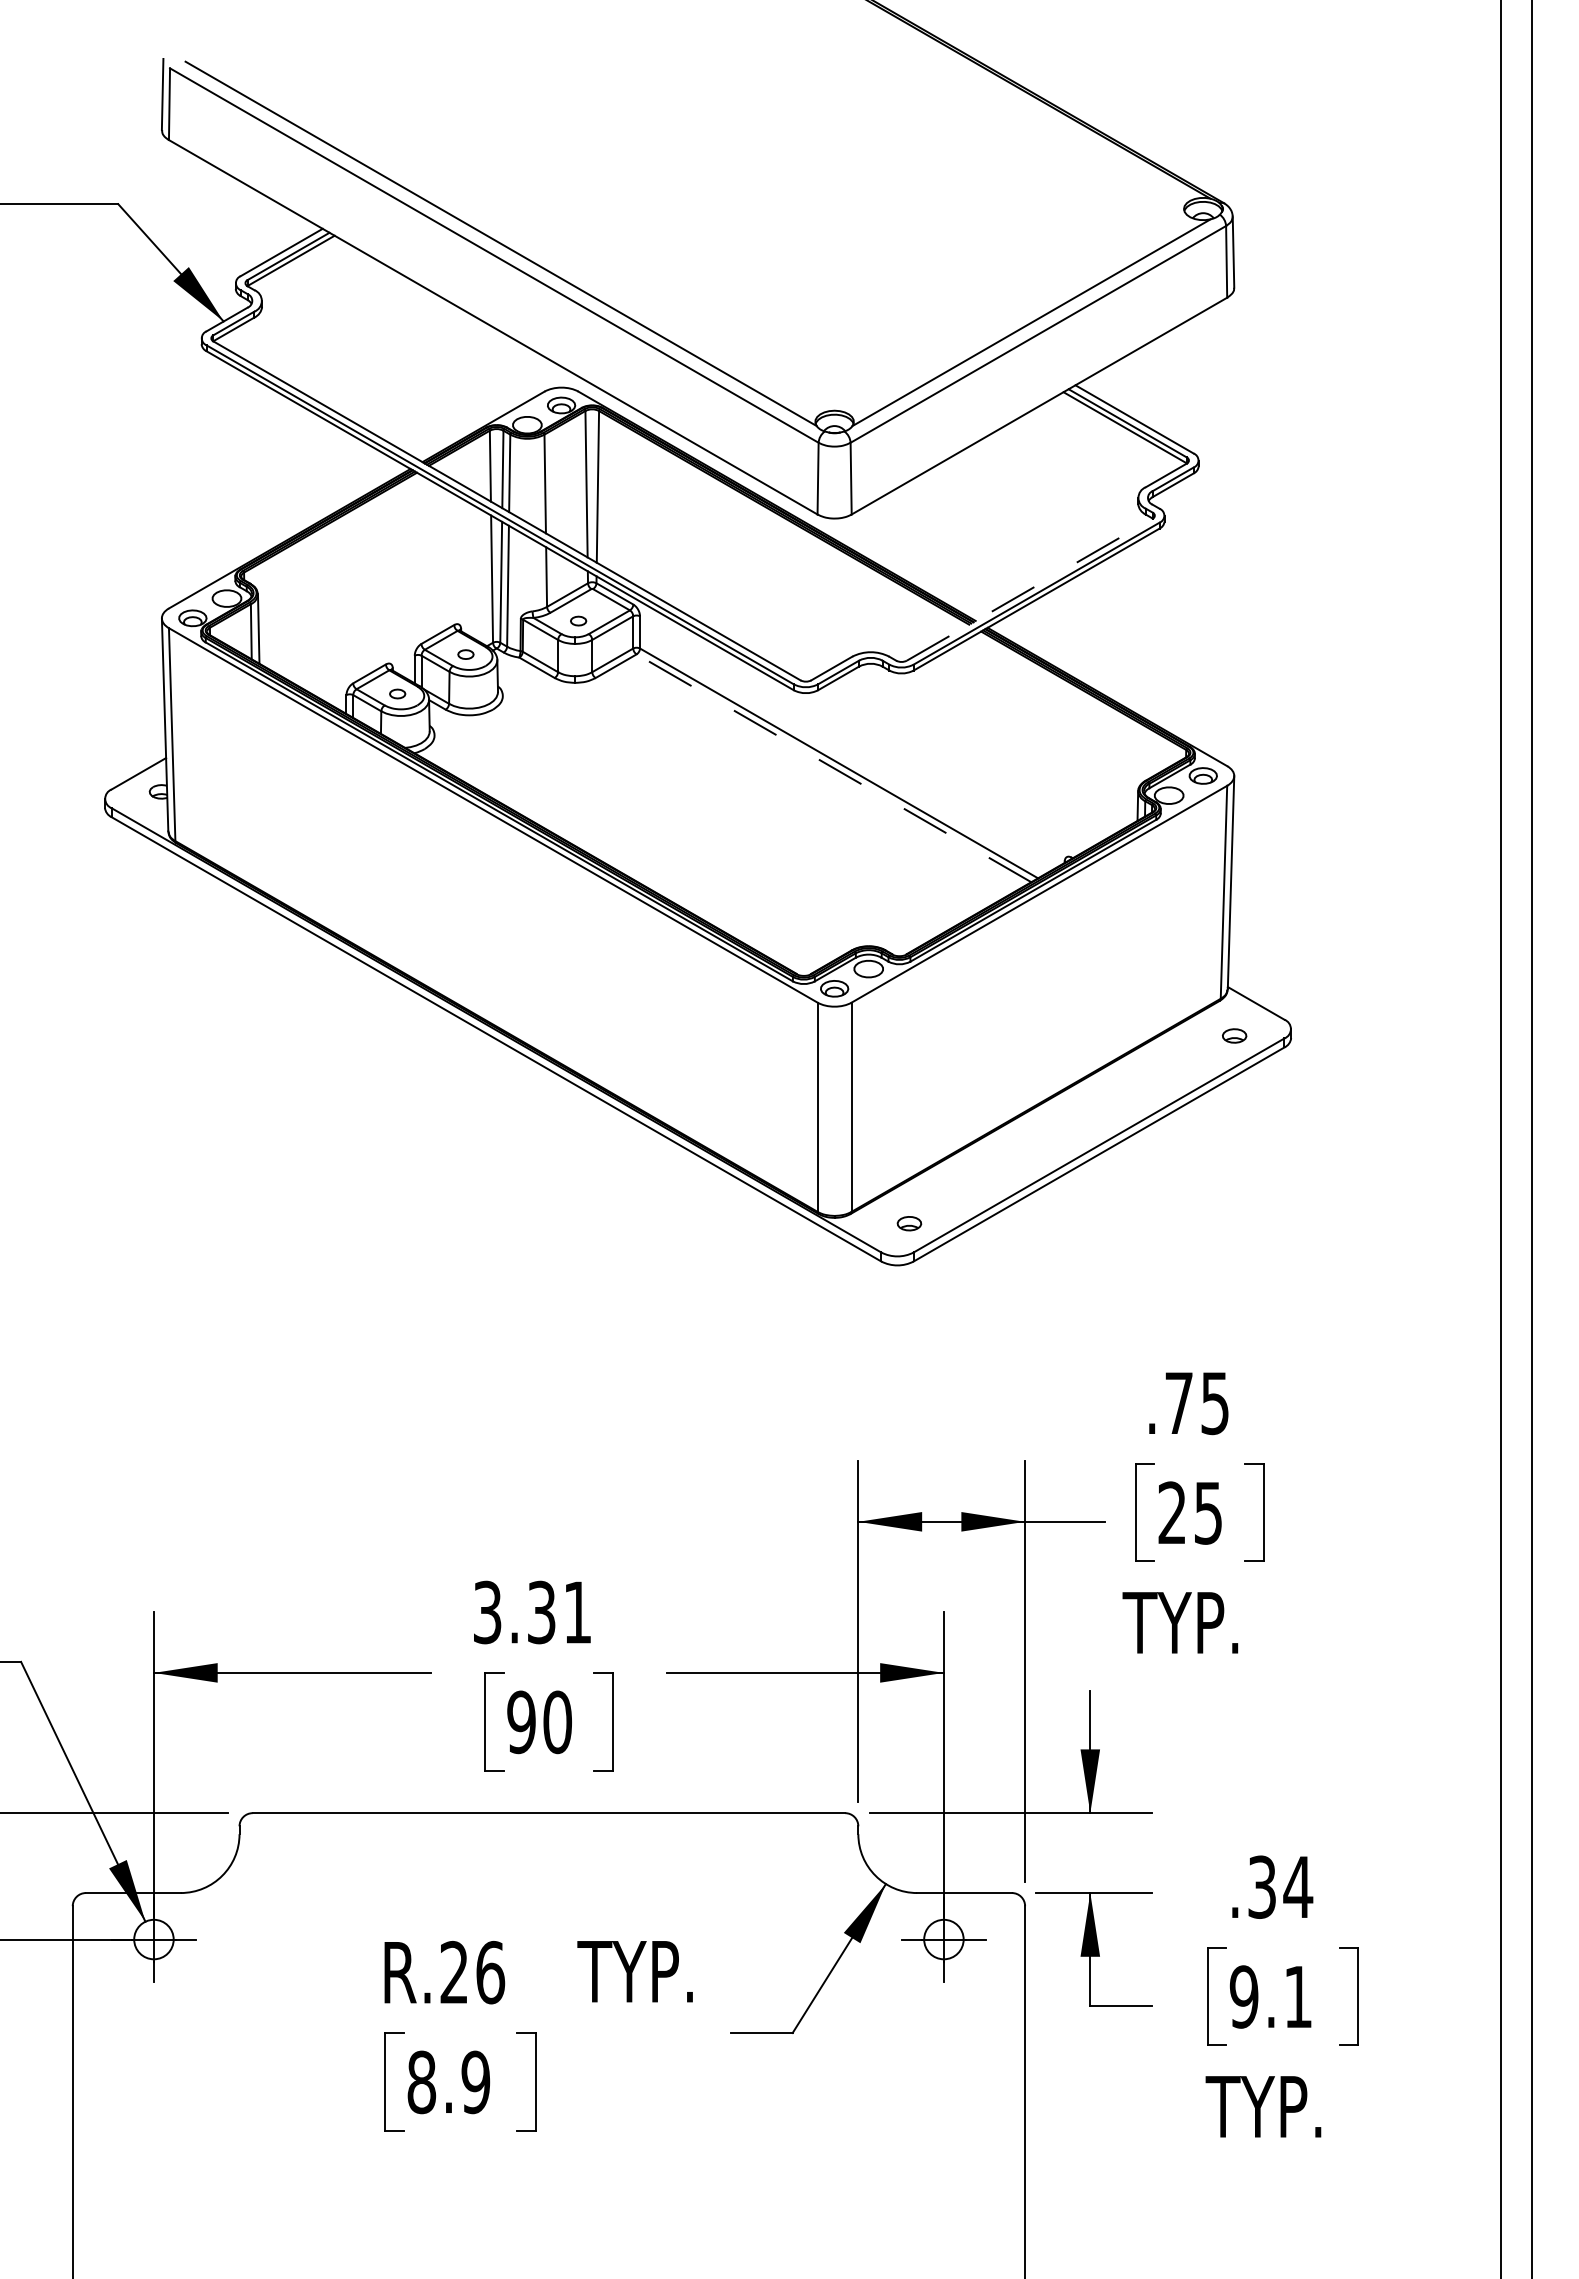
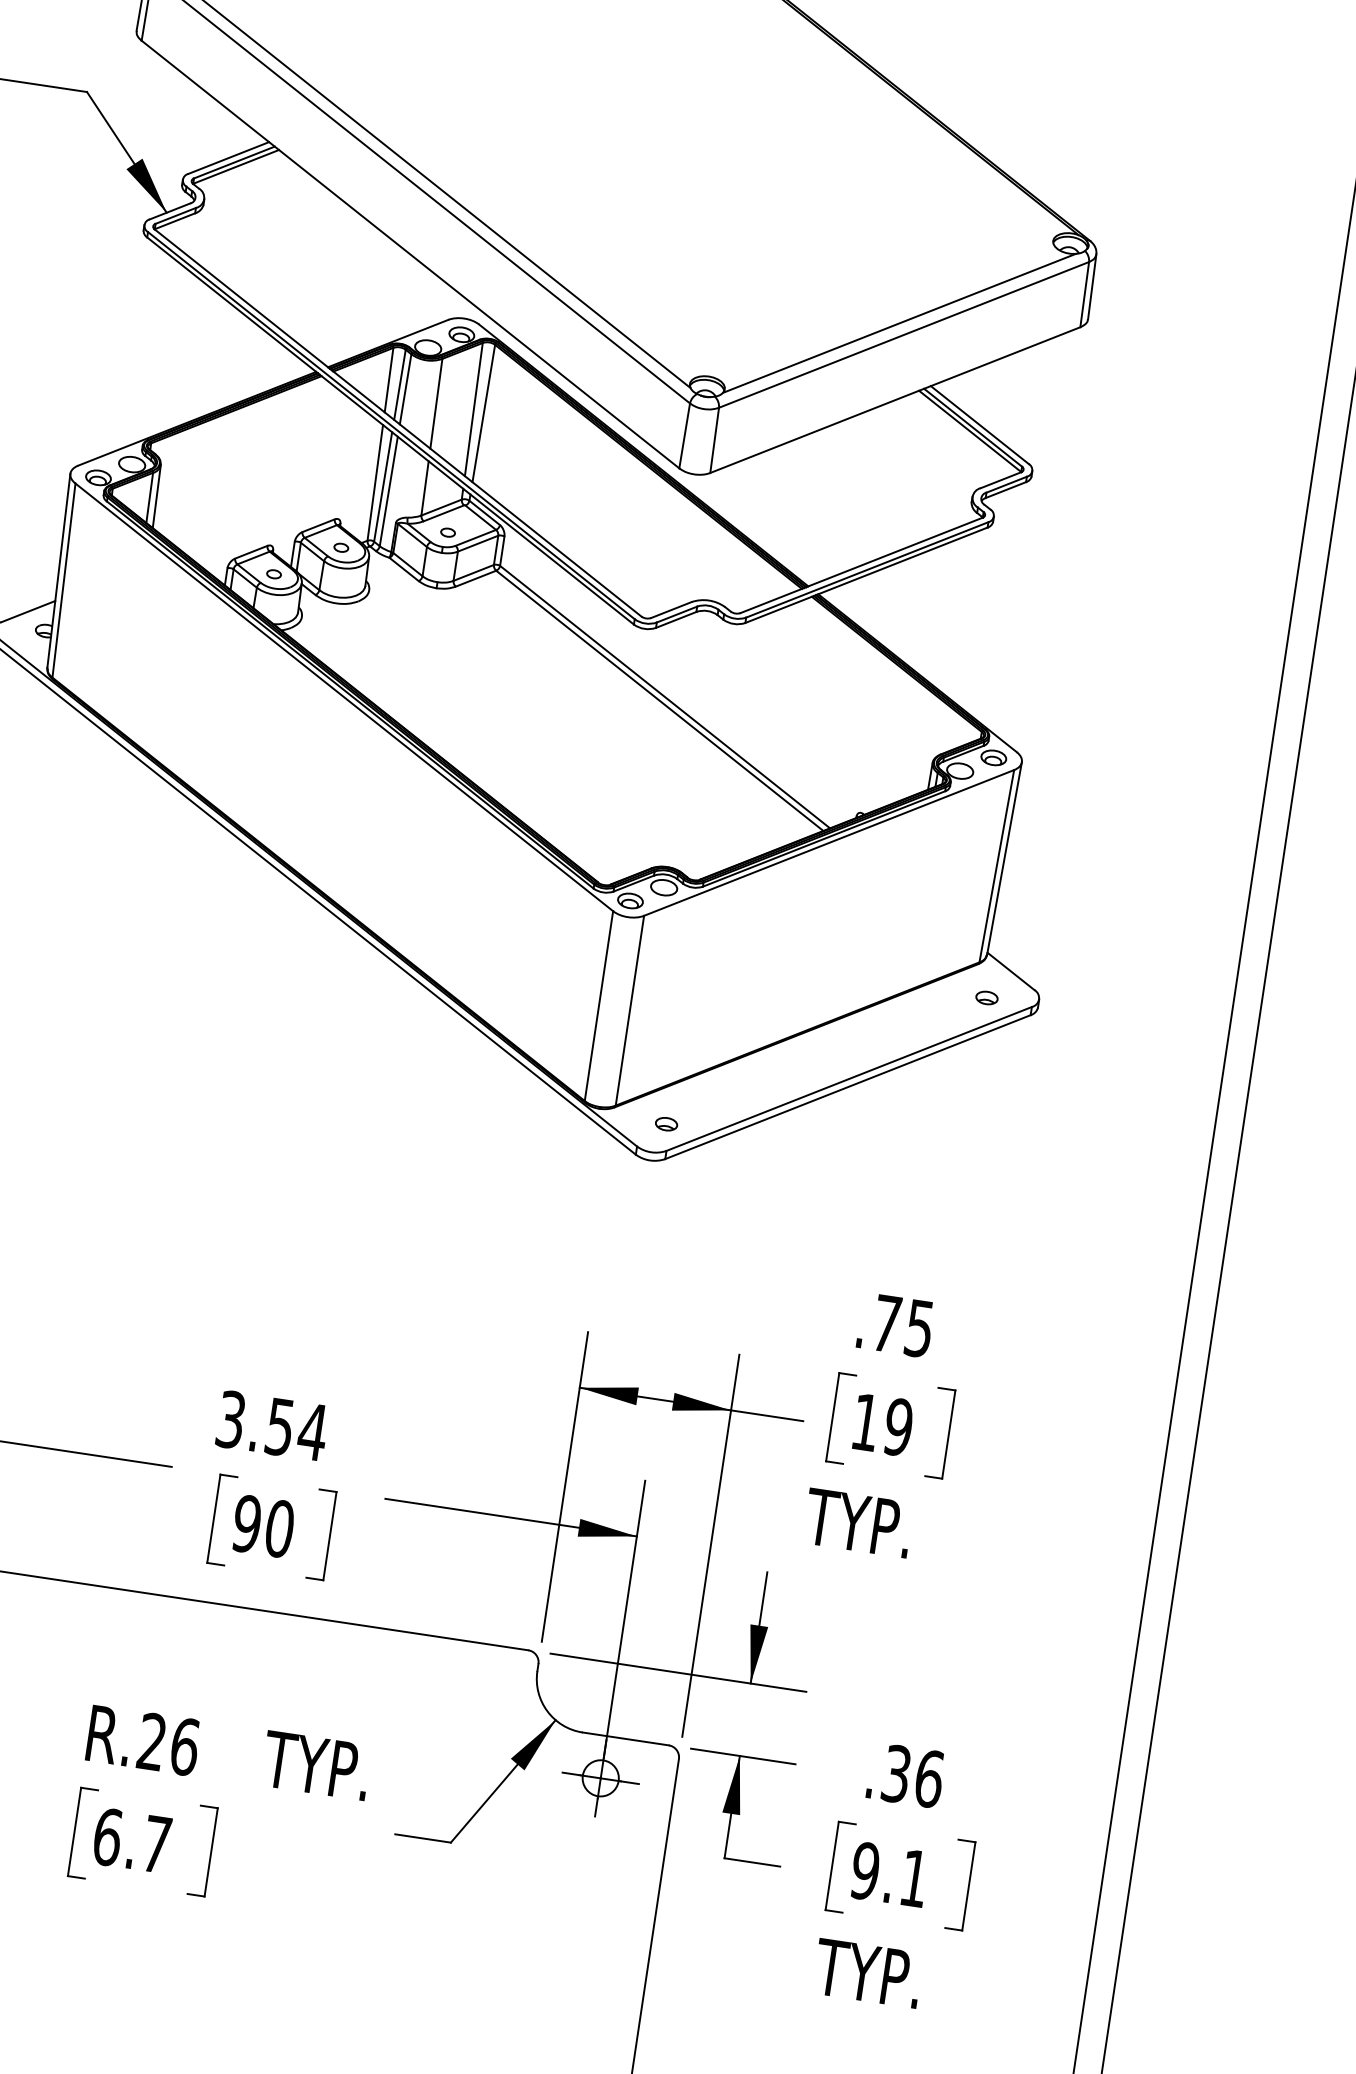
line: (1029, 589) -> (861, 565), dashed -> solid
line: (833, 768) -> (659, 700), dashed -> solid
text: (1190, 1512) -> (882, 1424), 25 -> 19
text: (560, 1611) -> (297, 1428), 3.31 -> 3.54
text: (1298, 1886) -> (929, 1778), .34 -> .36
text: (448, 2082) -> (131, 1840), 8.9 -> 6.7

